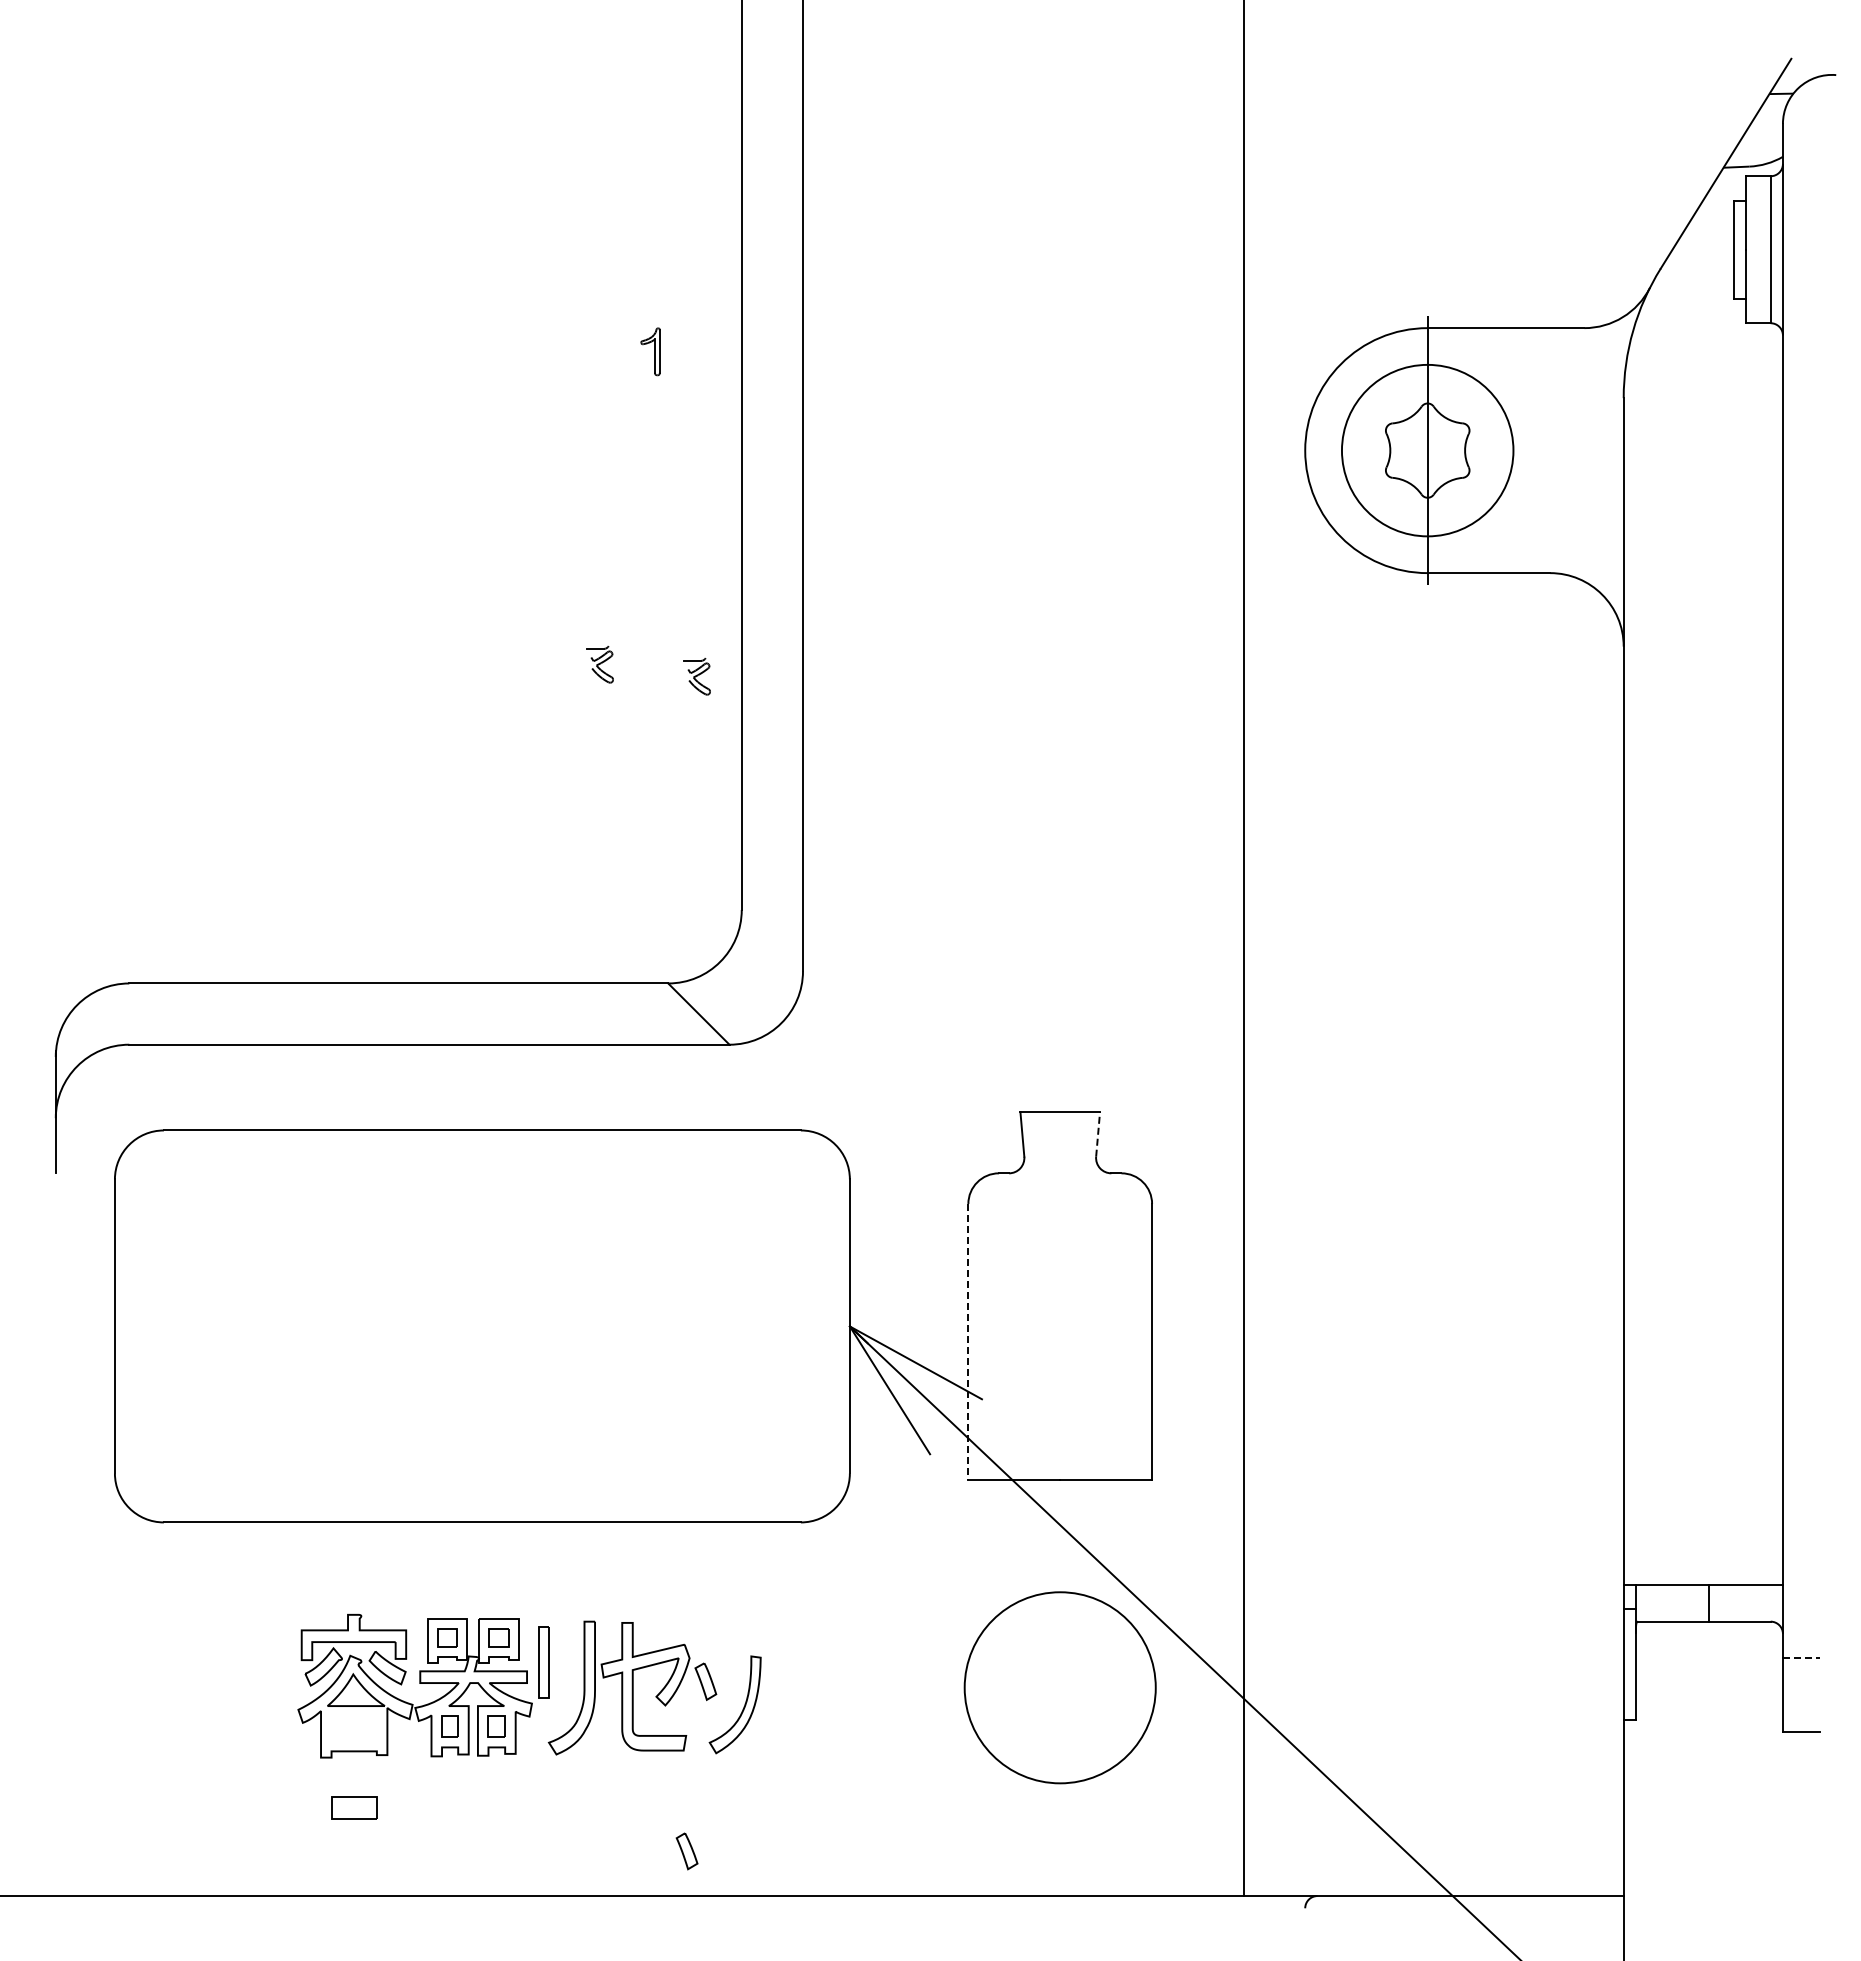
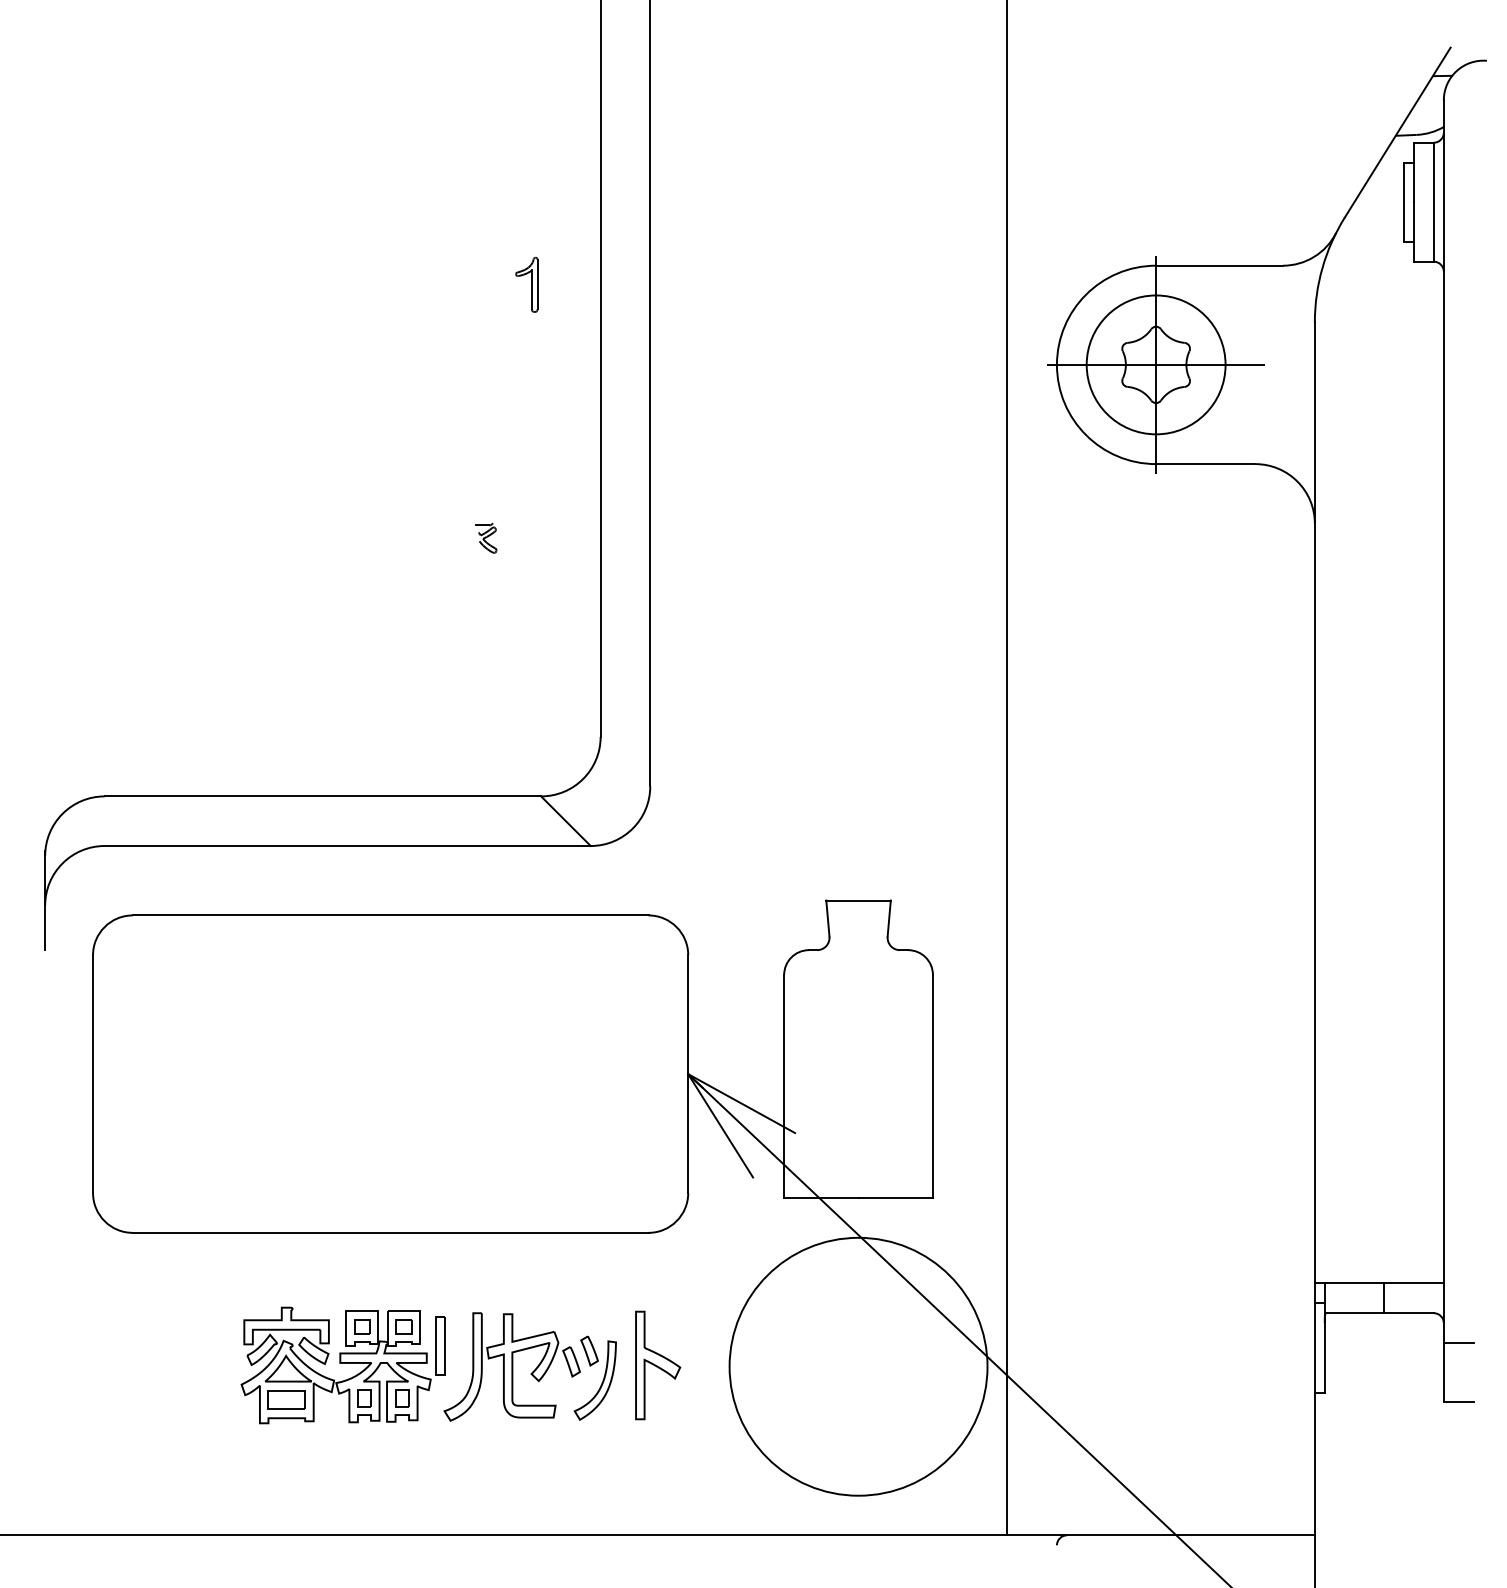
part: (650, 351) -> (526, 284), size x1.43
line: (1427, 450) -> (1155, 364), added
part: (696, 676) -> (564, 547), removed
line: (1098, 1133) -> (889, 917), dashed -> solid
line: (968, 1341) -> (784, 1086), dashed -> solid
line: (1801, 1658) -> (1458, 1343), dashed -> solid
part: (812, 1685) -> (657, 1364), added
circle: (1060, 1687) -> (858, 1366), size x1.67
part: (354, 1807) -> (287, 1399), moved
part: (686, 1851) -> (589, 1351), moved

